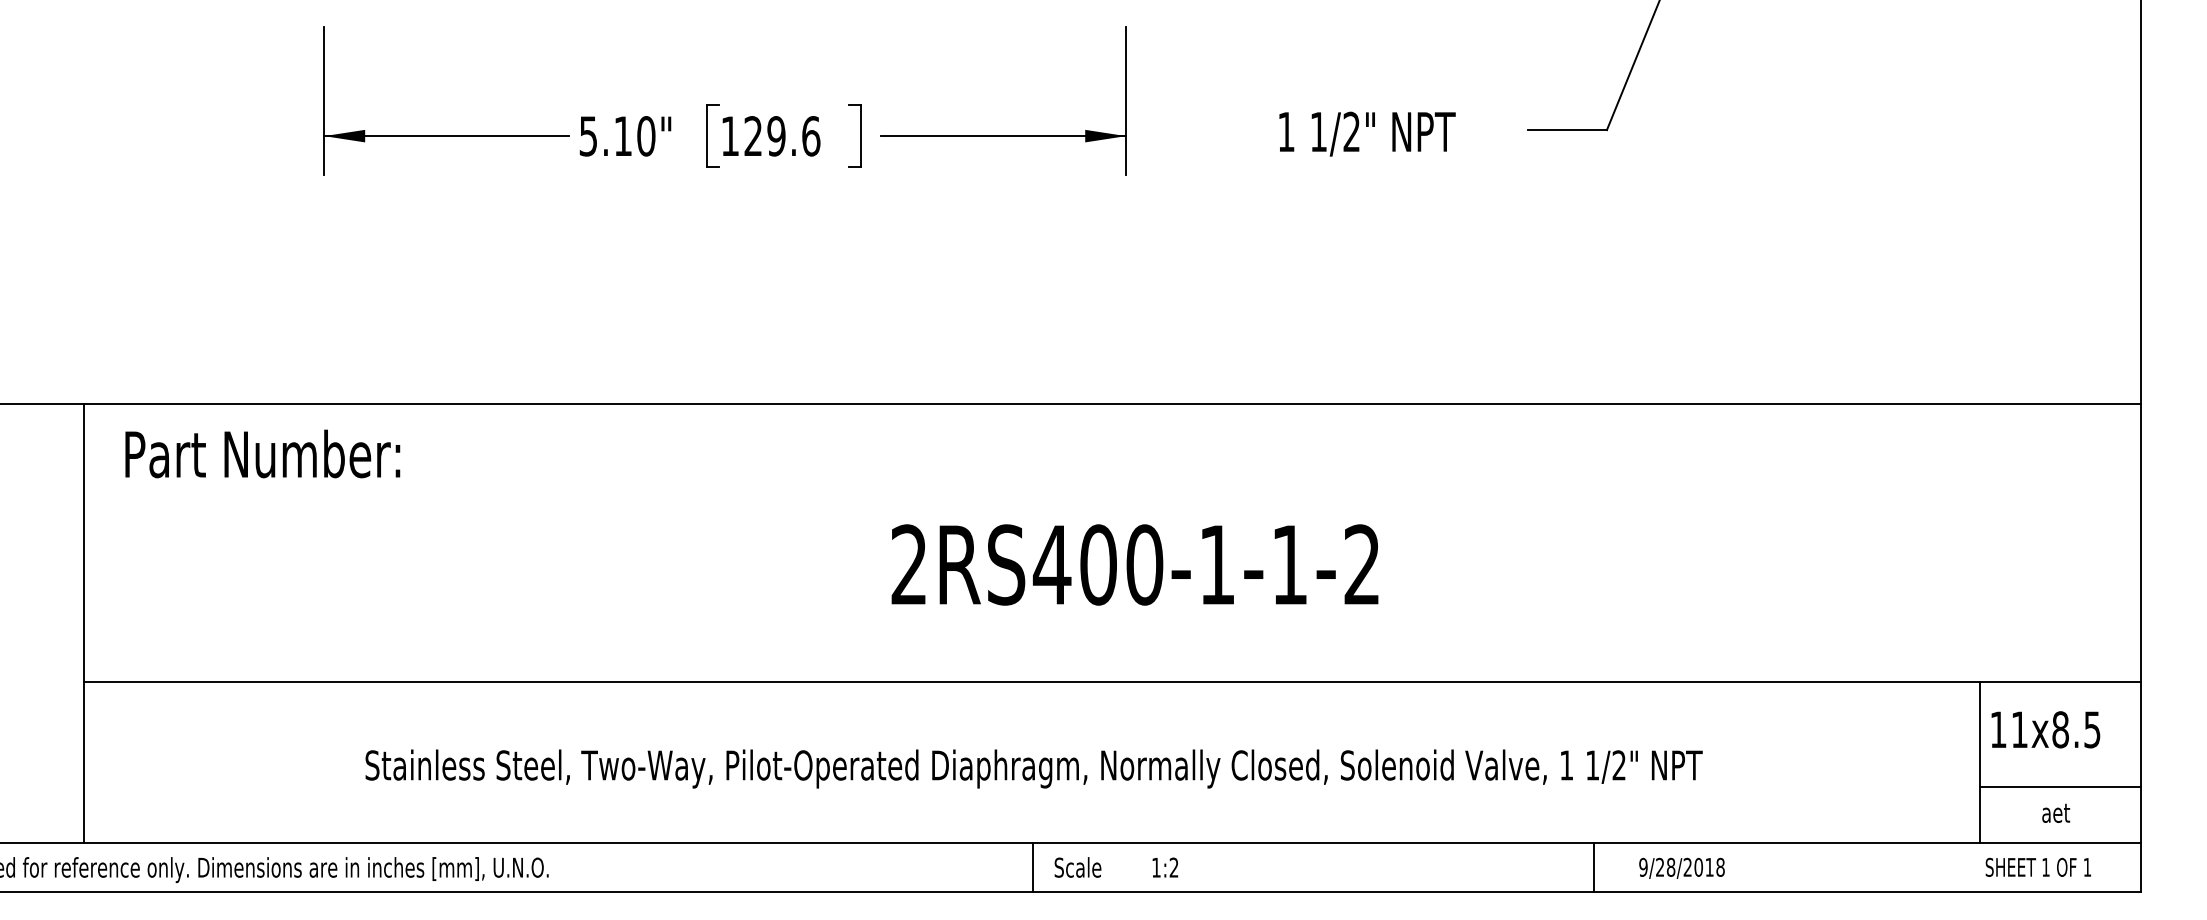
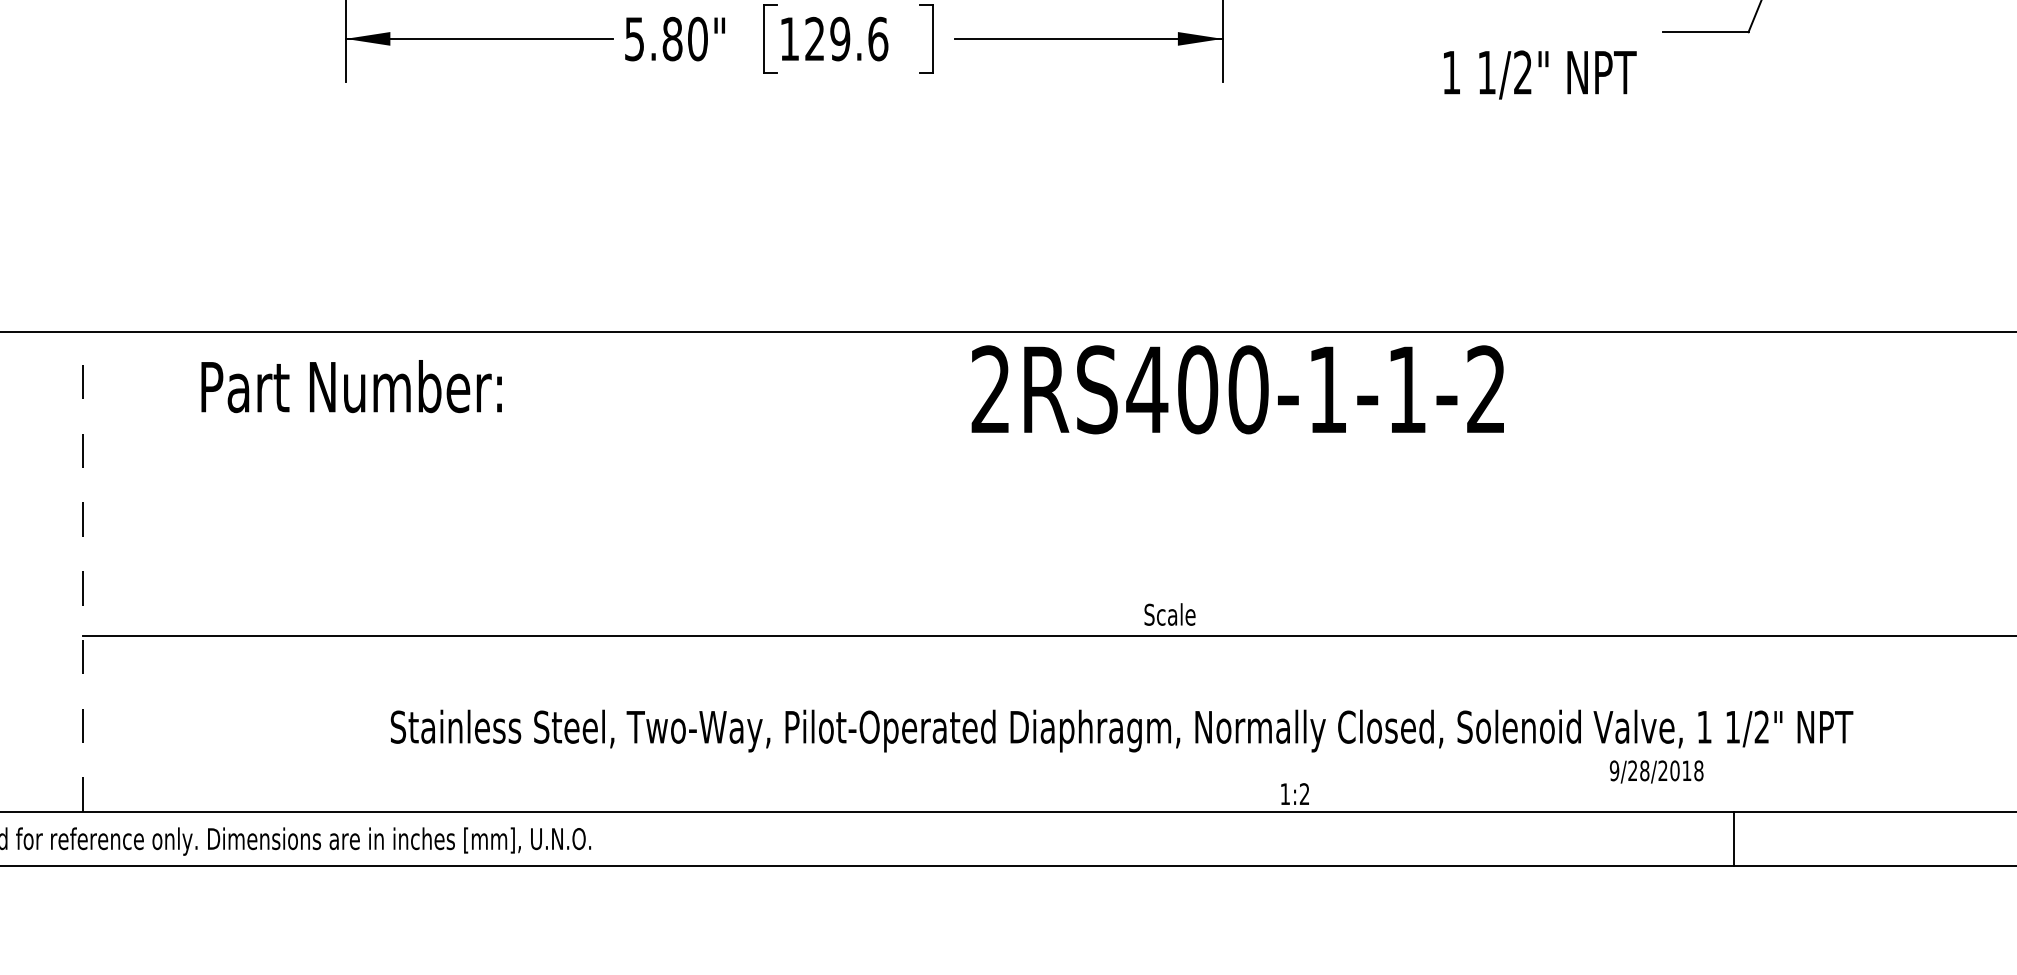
text: (1367, 133) -> (1540, 74), moved
text: (623, 136) -> (672, 39), 5.10" -> 5.80"
text: (262, 453) -> (351, 386), moved
text: (1134, 564) -> (1237, 389), moved
line: (84, 622) -> (83, 570), solid -> dashed
line: (1033, 867) -> (1121, 838), removed
text: (1077, 867) -> (1169, 614), moved
text: (1165, 867) -> (1295, 793), moved
text: (1681, 867) -> (1656, 770), moved

